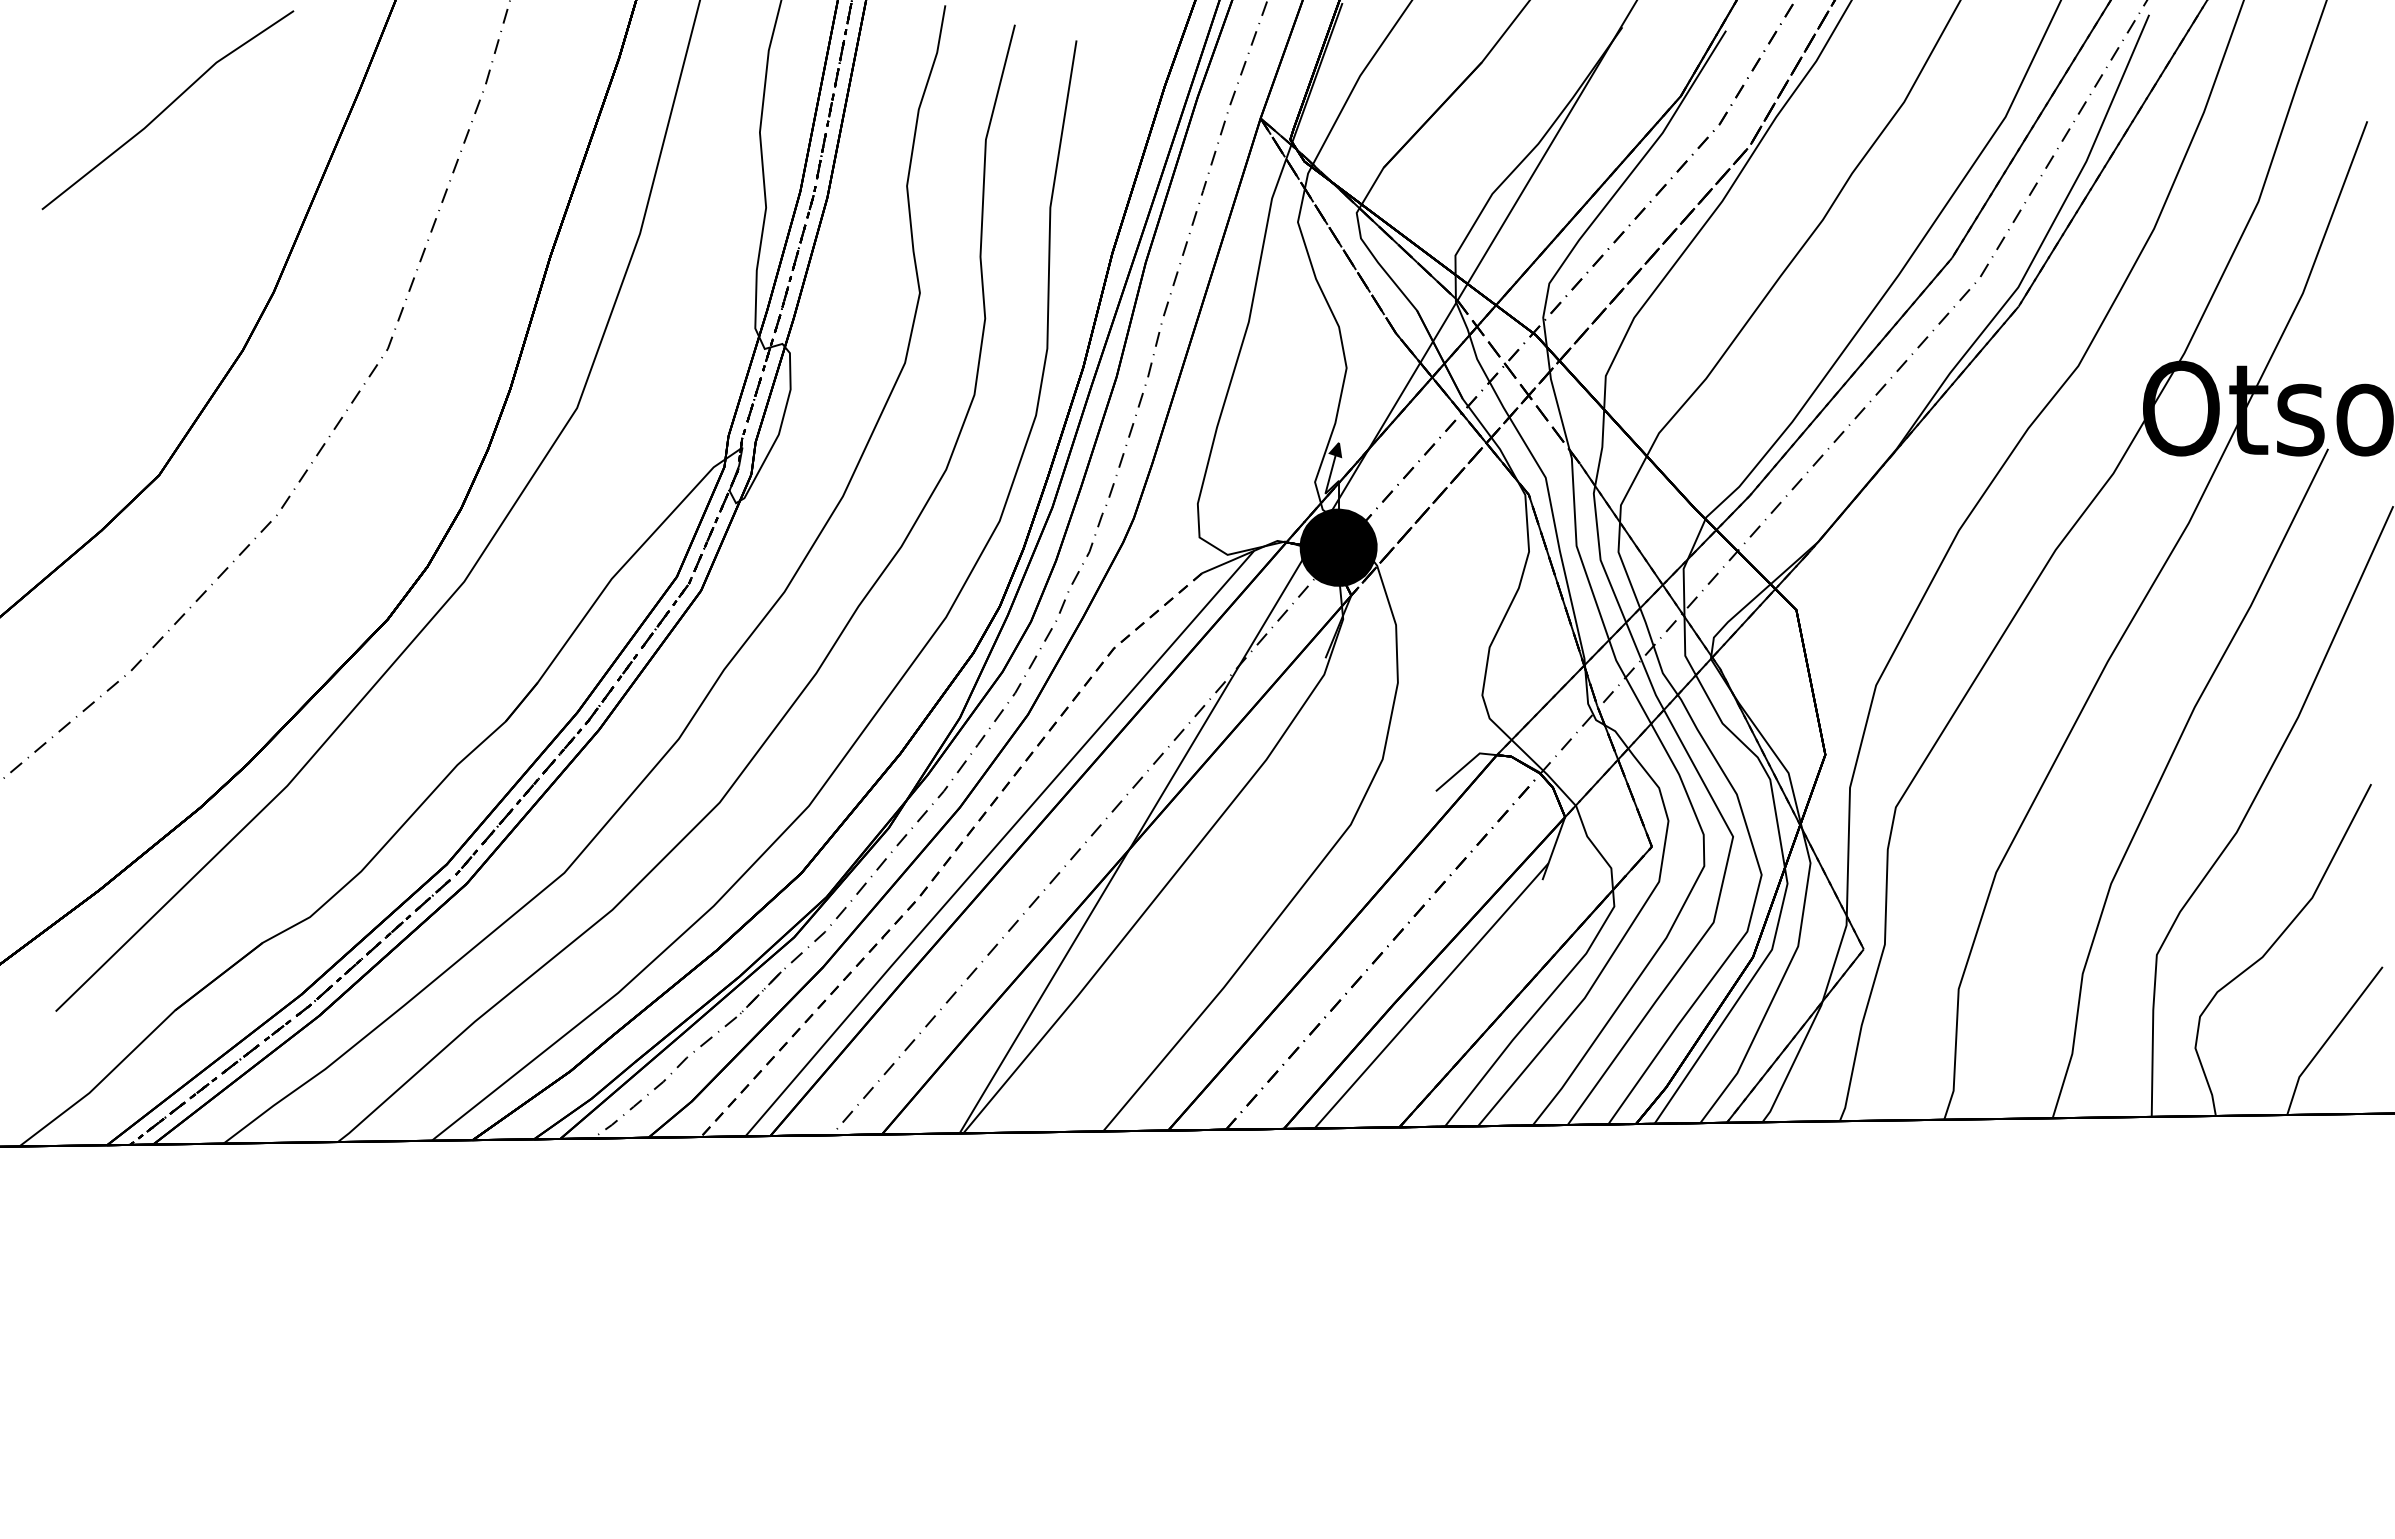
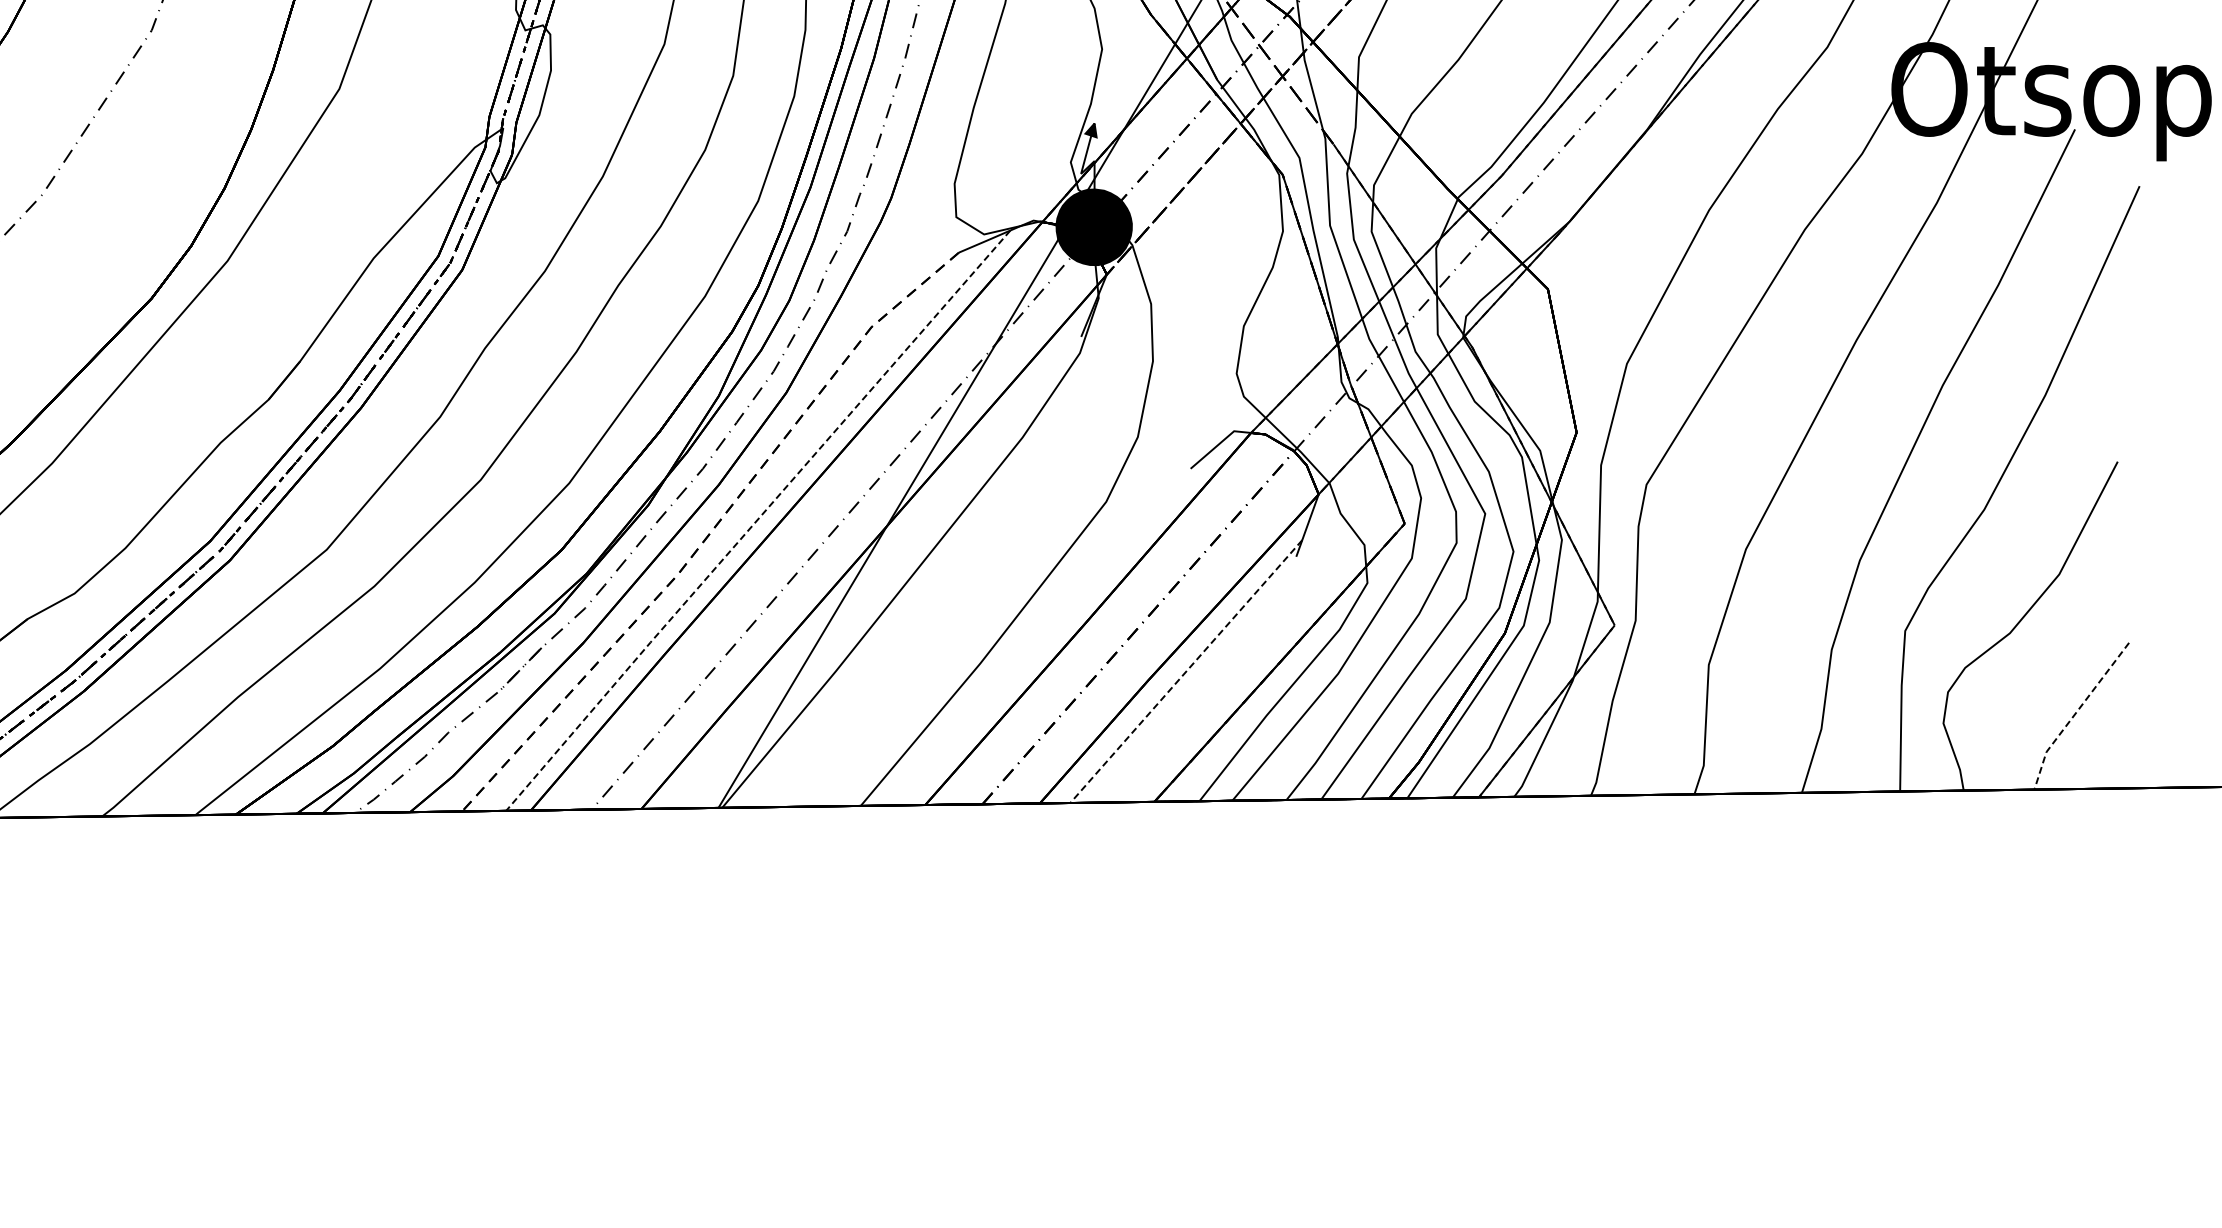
line: (998, 843) -> (757, 520), solid -> dashed
line: (1431, 996) -> (1186, 672), solid -> dashed
line: (2328, 1038) -> (2075, 713), solid -> dashed

